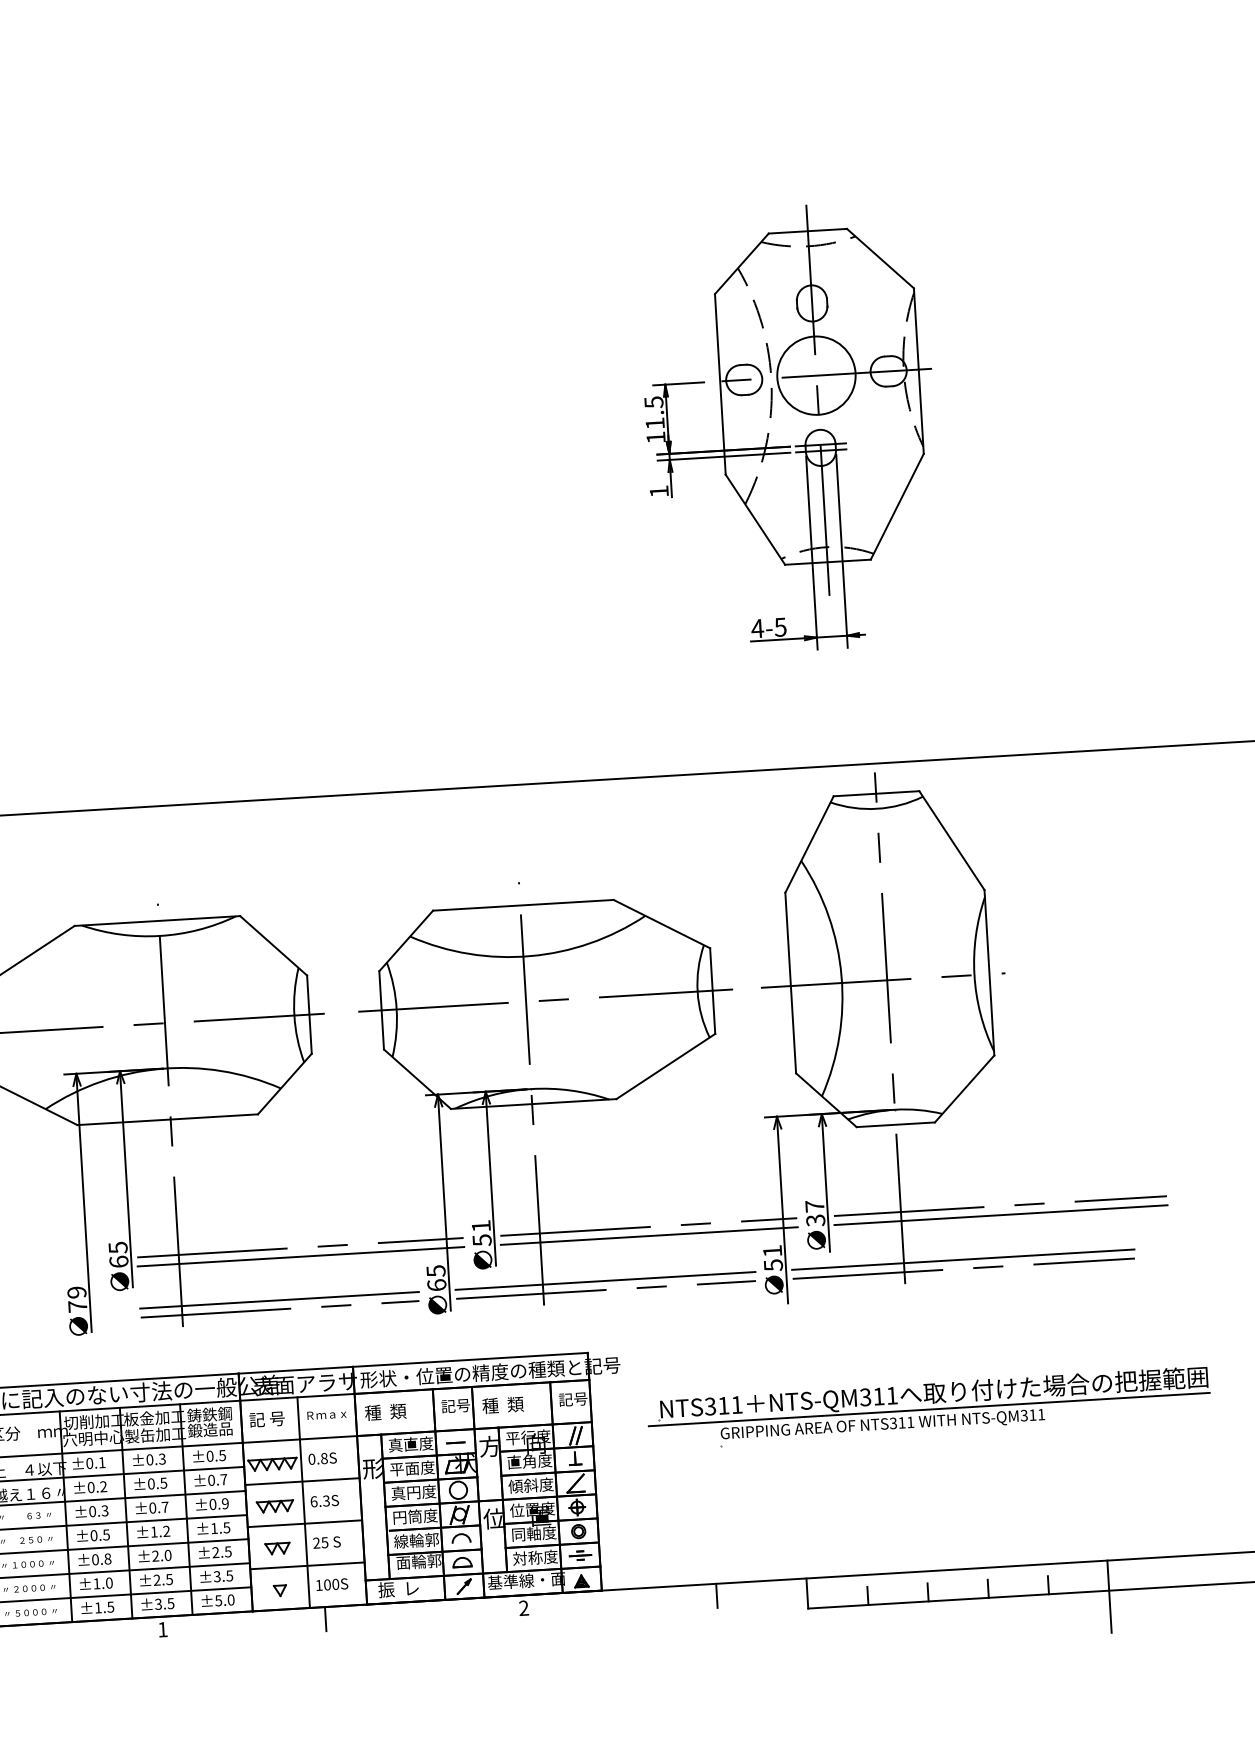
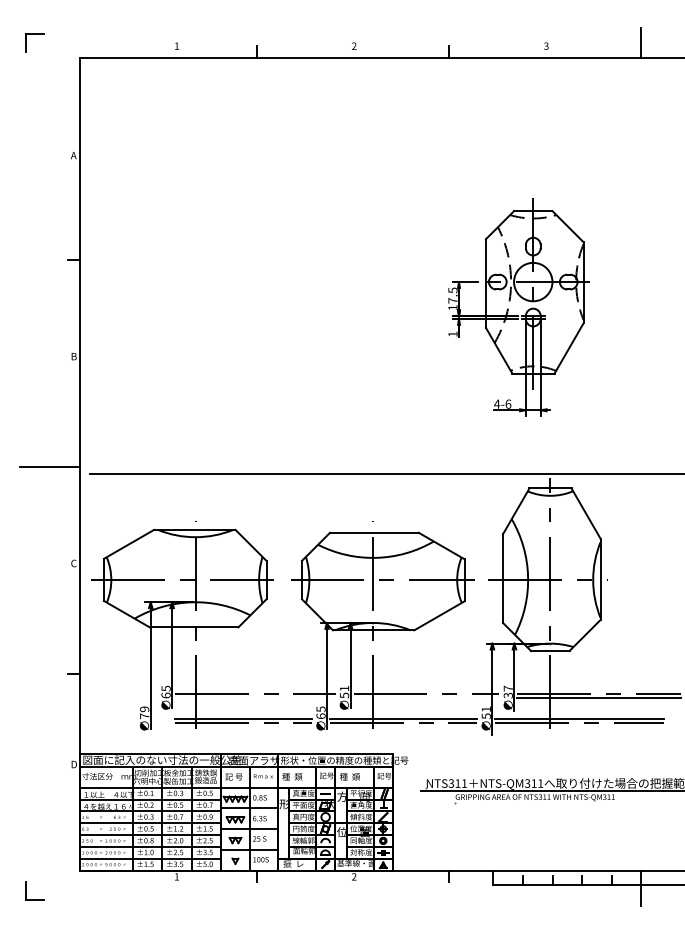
text: (654, 422) -> (452, 300), 11.5 -> 17.5
text: (780, 625) -> (508, 403), 4-5 -> 4-6
line: (649, 1236) -> (426, 698), removed
line: (301, 1257) -> (255, 698), removed

